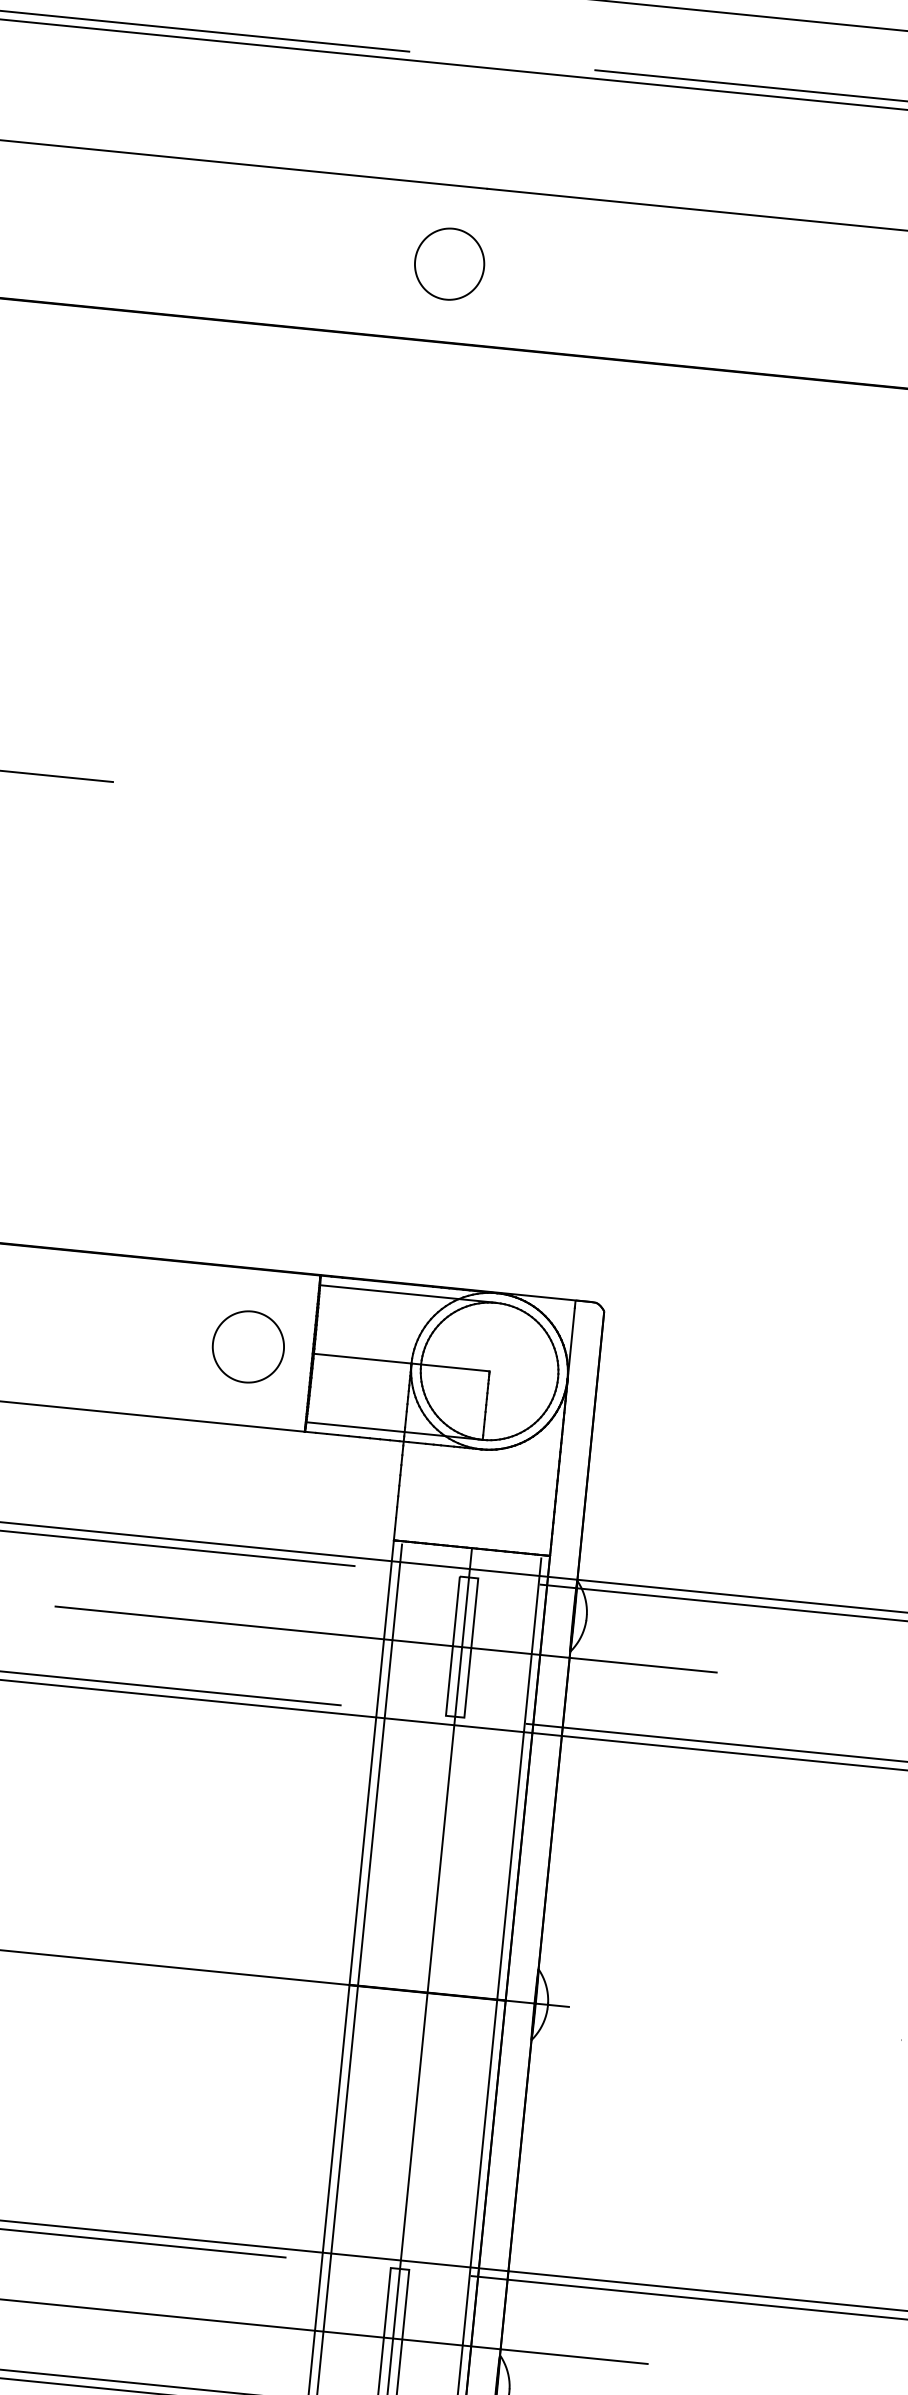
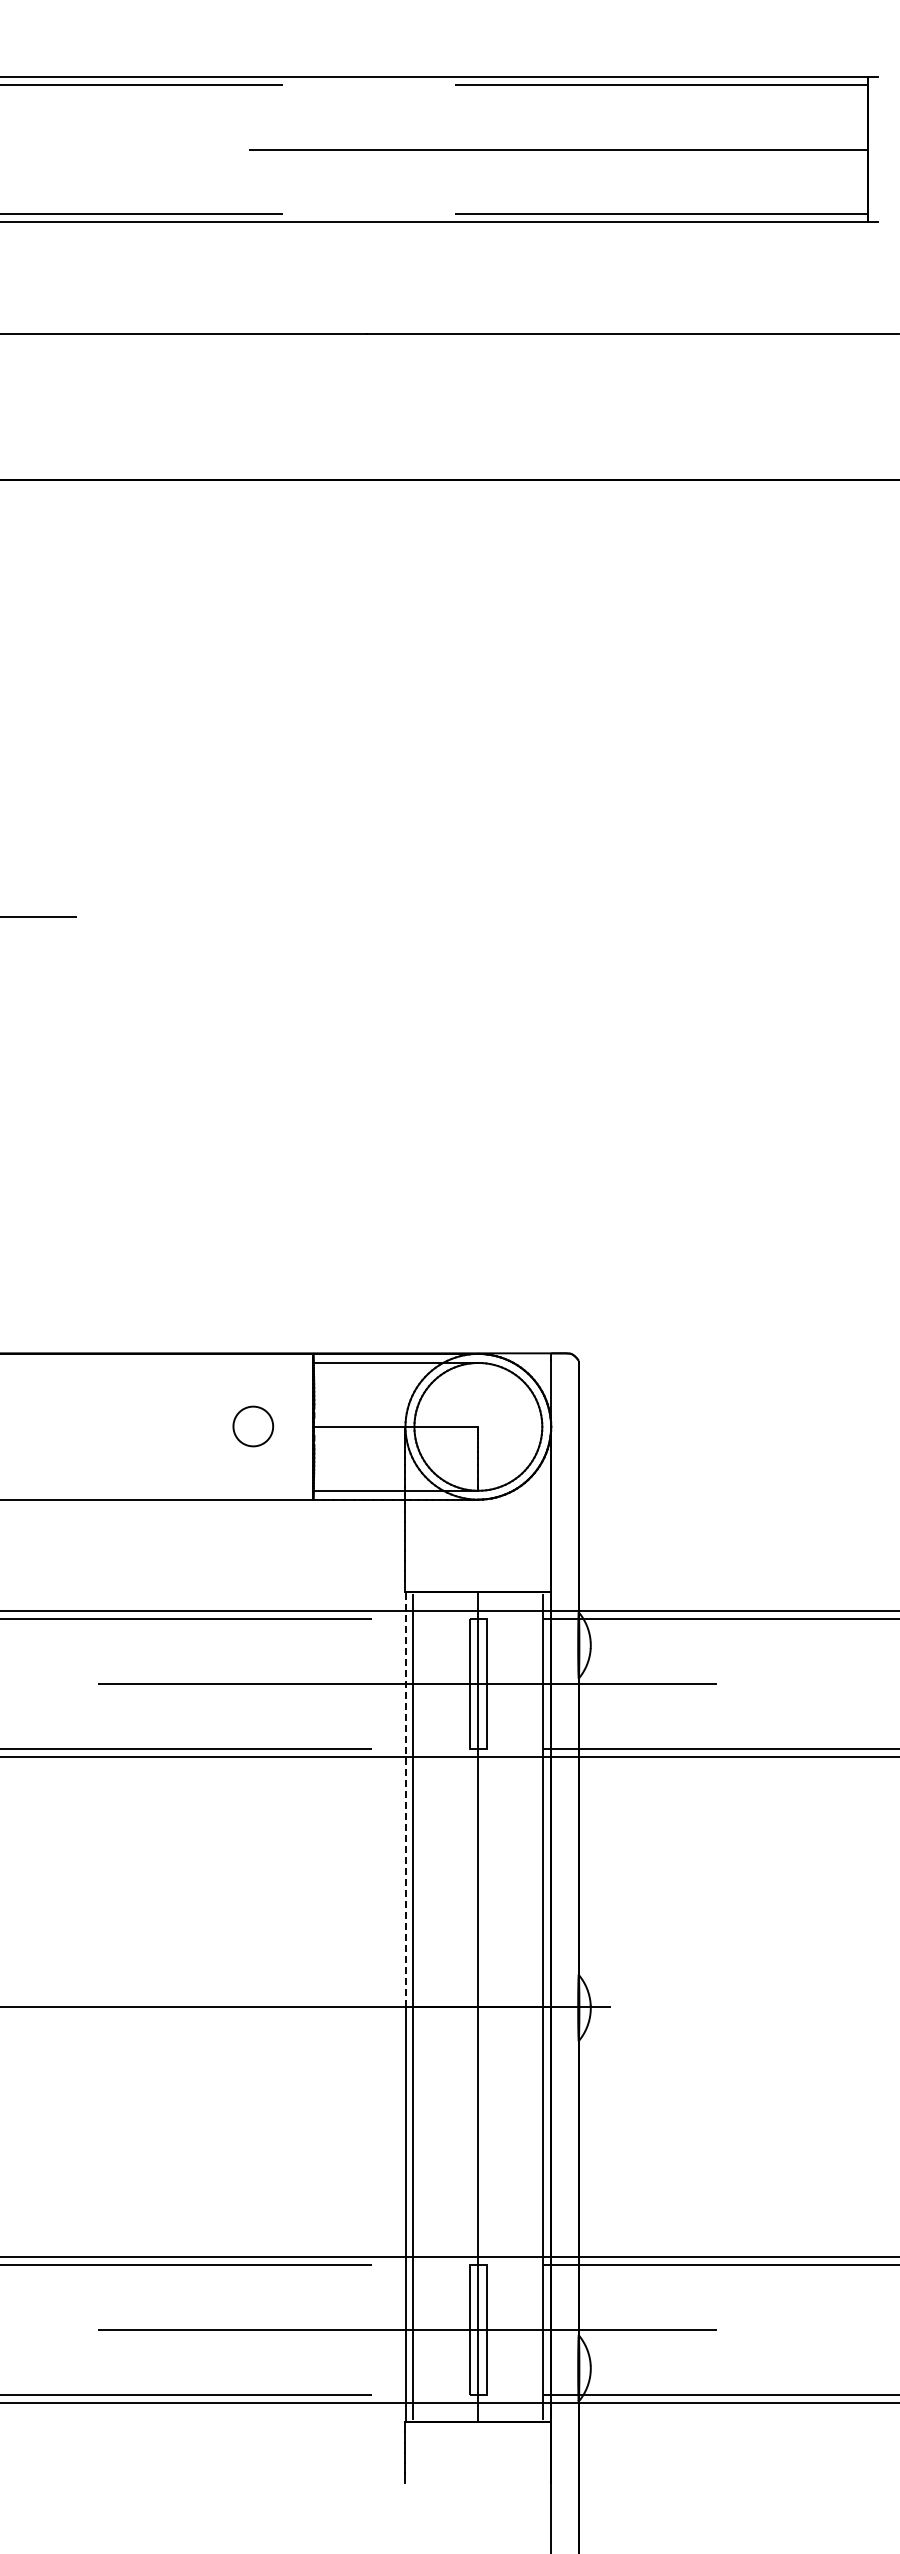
part: (449, 264) -> (339, 407), removed
part: (248, 1346) -> (253, 1426), size x0.6
line: (371, 1761) -> (405, 1798), solid -> dashed

